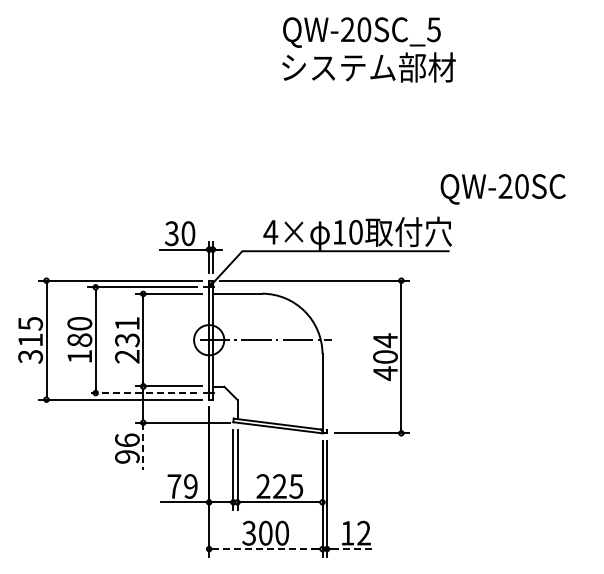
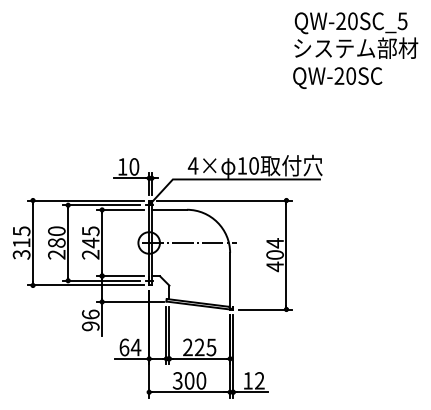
text: (368, 49) -> (355, 35), moved
text: (502, 189) -> (337, 78), moved
text: (171, 233) -> (122, 166), 30 -> 10
text: (127, 332) -> (90, 237), 231 -> 245
text: (79, 356) -> (56, 254), 180 -> 280
line: (142, 393) -> (101, 281), dashed -> solid
line: (143, 446) -> (102, 318), dashed -> solid
text: (182, 486) -> (130, 347), 79 -> 64
line: (265, 549) -> (189, 392), dashed -> solid
line: (354, 549) -> (252, 392), dashed -> solid

